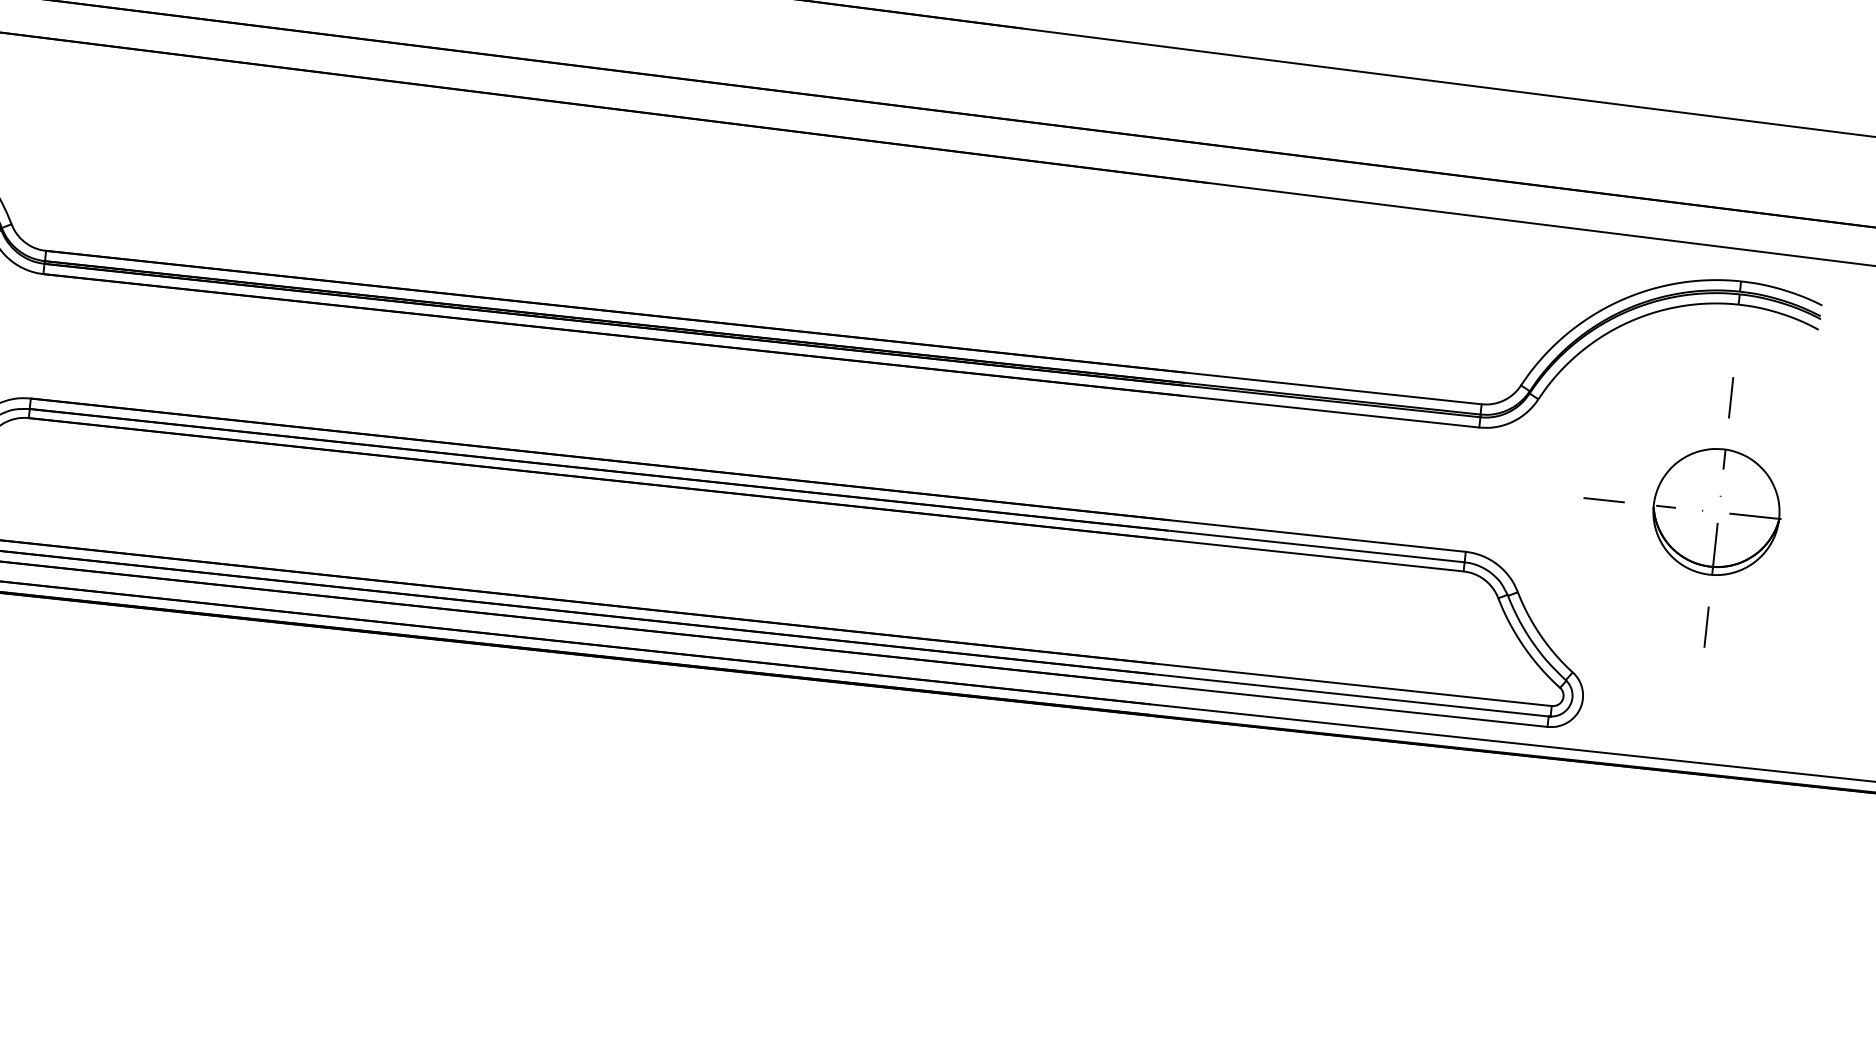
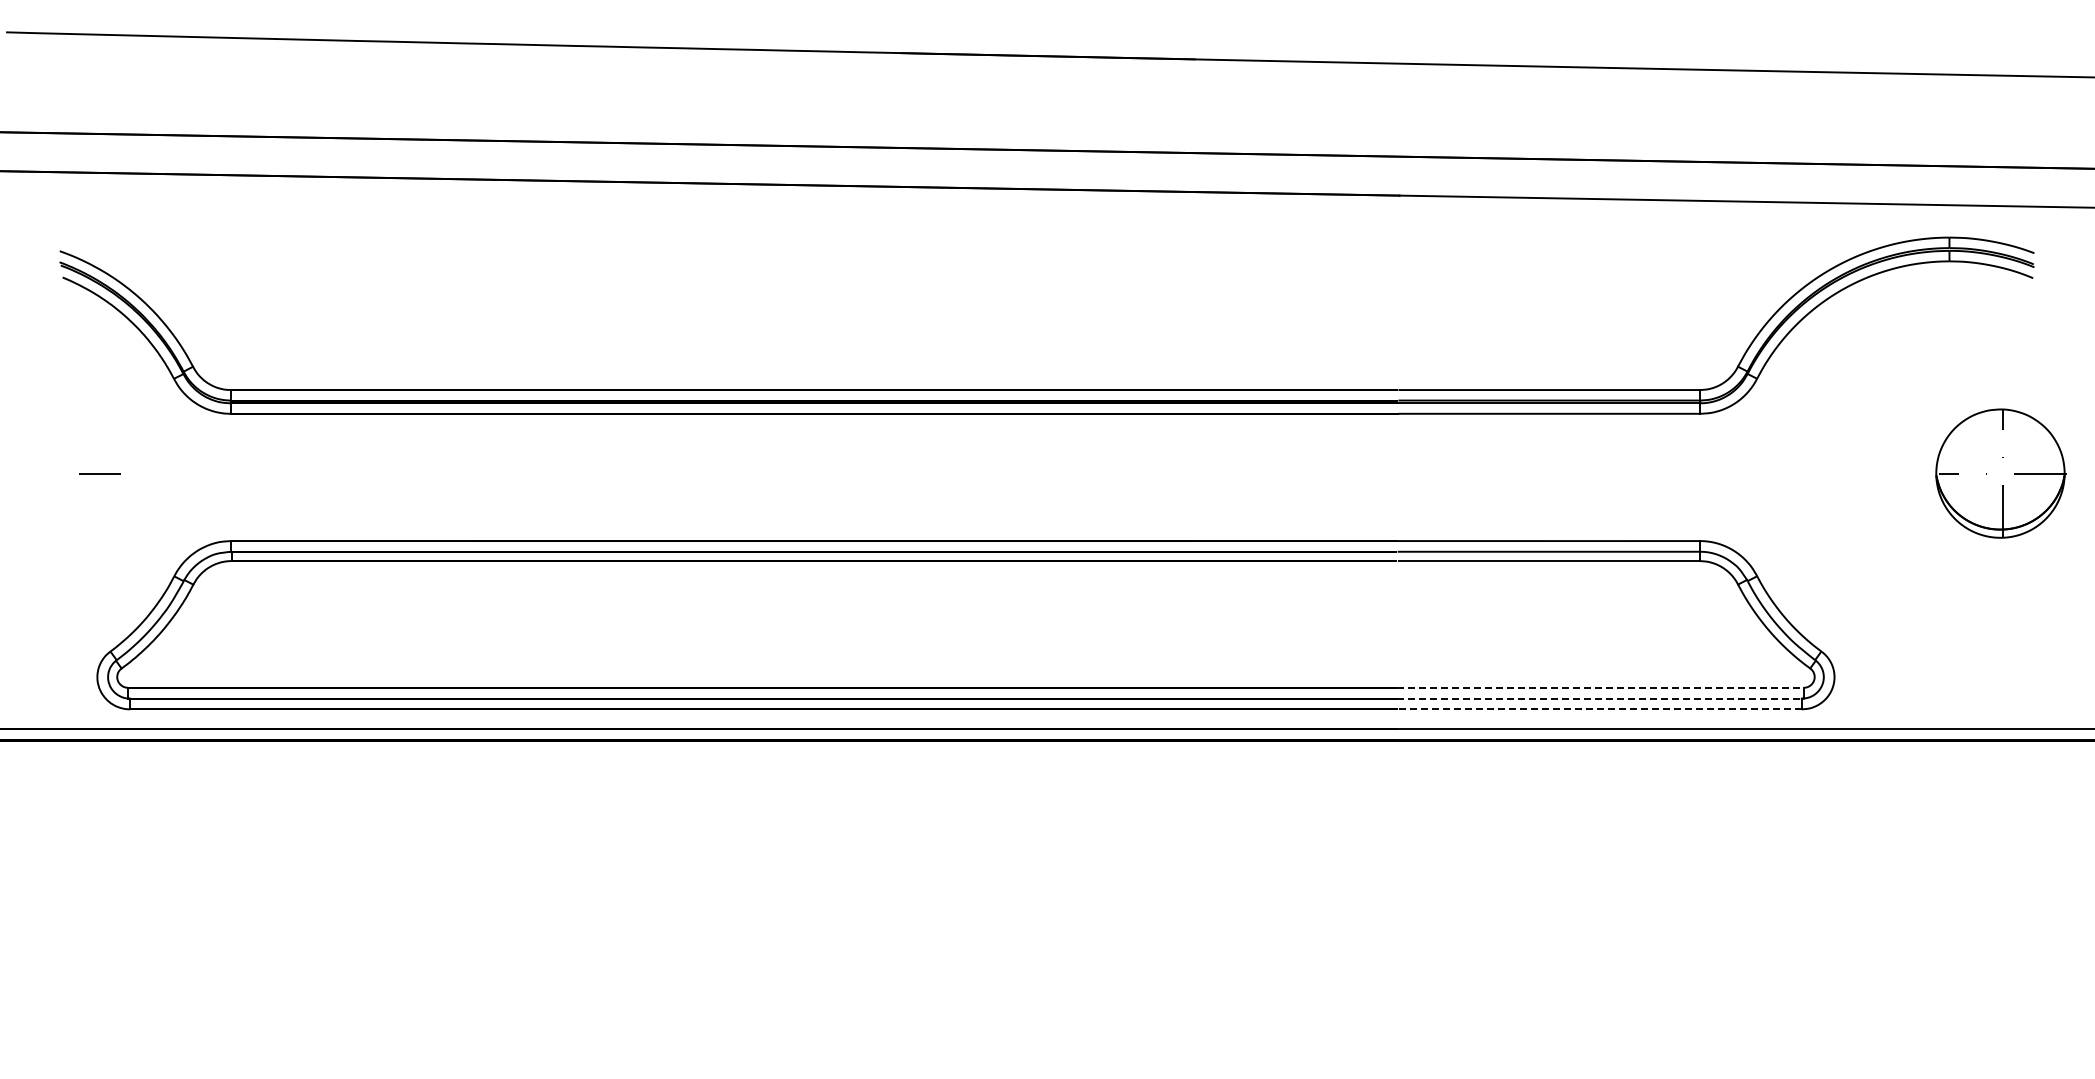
line: (1730, 397) -> (1951, 356), removed
line: (1604, 499) -> (1834, 473), removed
part: (1716, 511) -> (2000, 473), moved
line: (1706, 626) -> (1951, 590), removed
line: (1353, 684) -> (1600, 687), solid -> dashed
line: (1351, 695) -> (1599, 698), solid -> dashed
line: (1348, 705) -> (1598, 709), solid -> dashed

